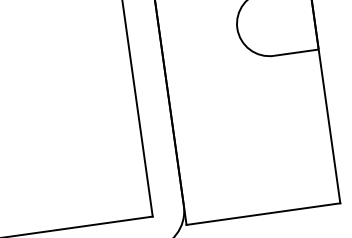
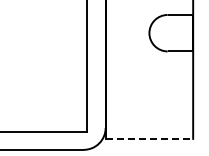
line: (263, 213) -> (149, 138), solid -> dashed

